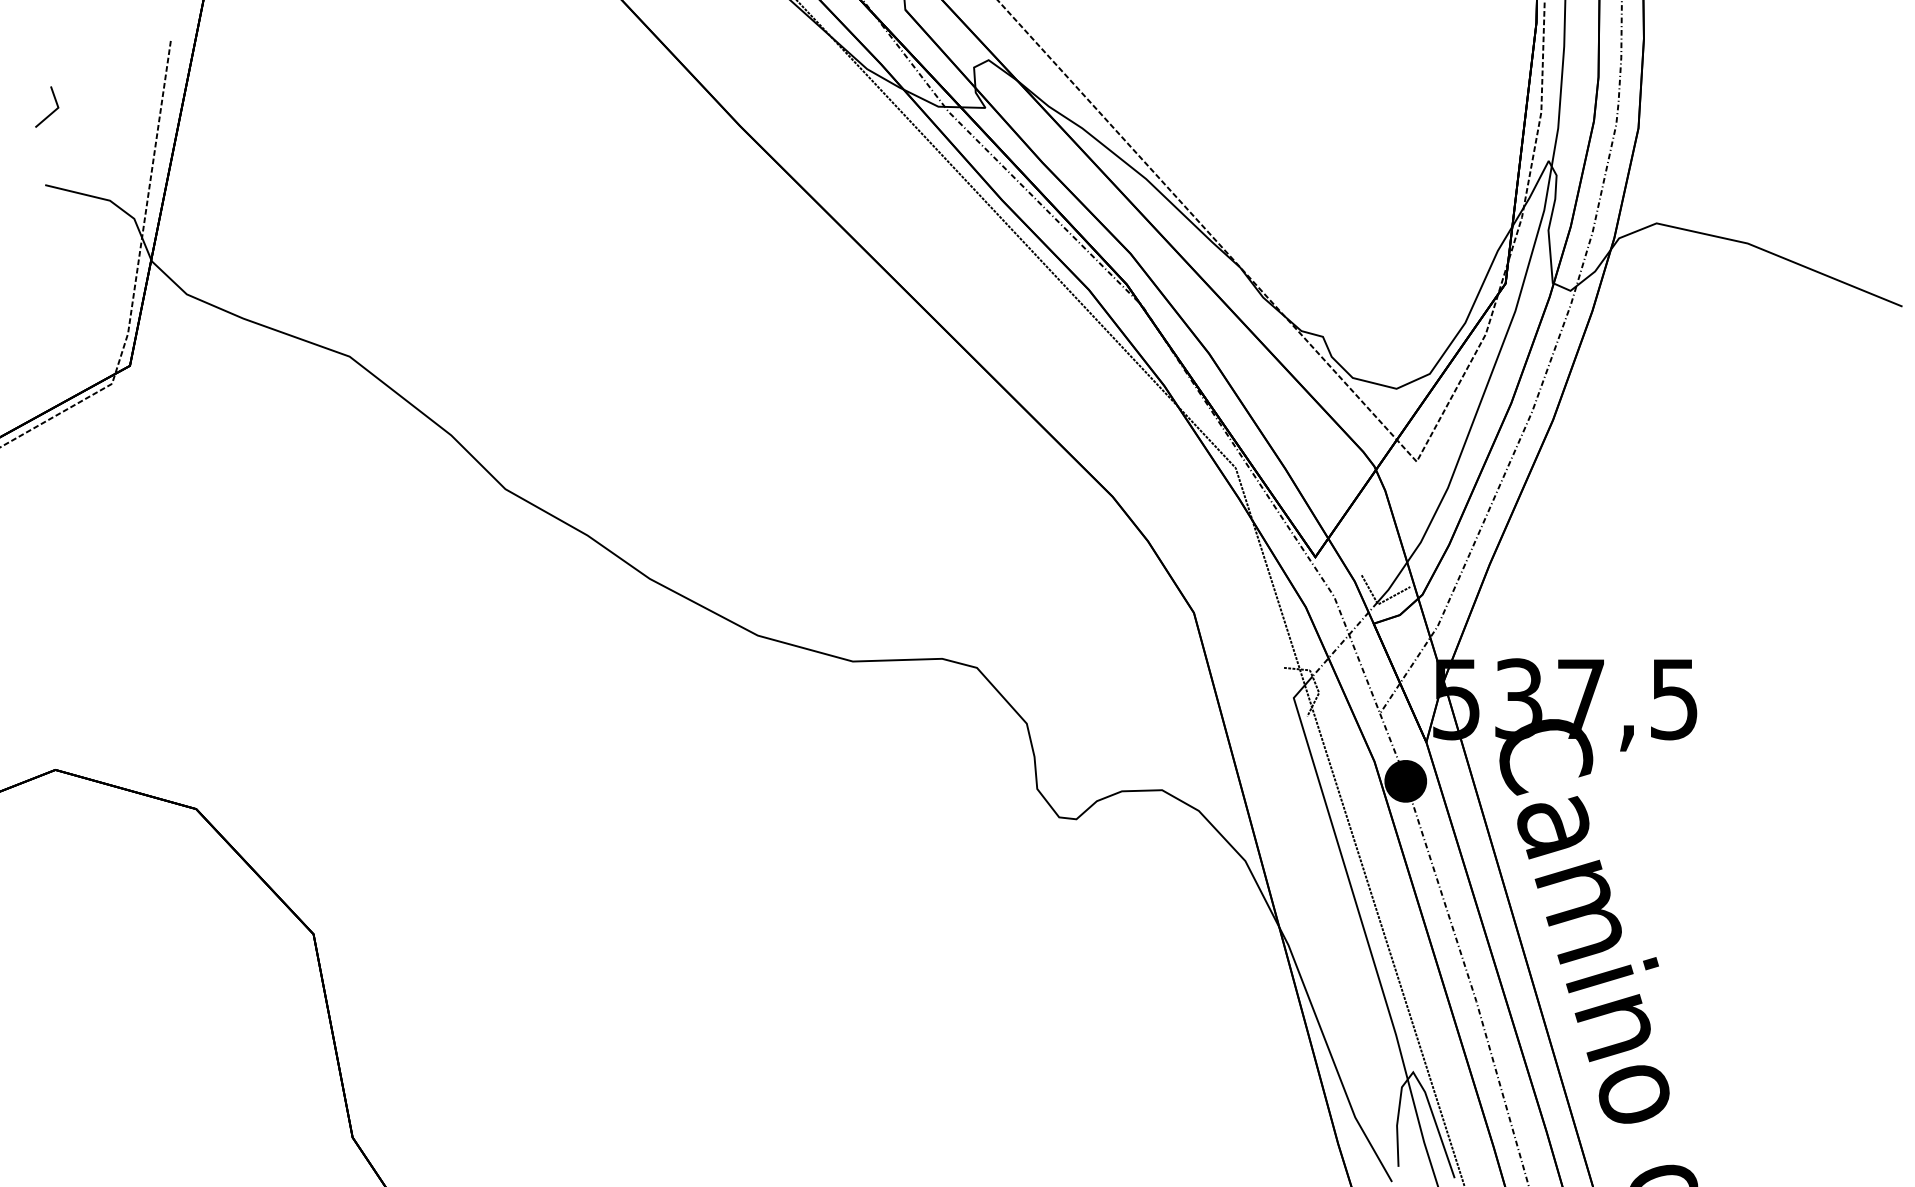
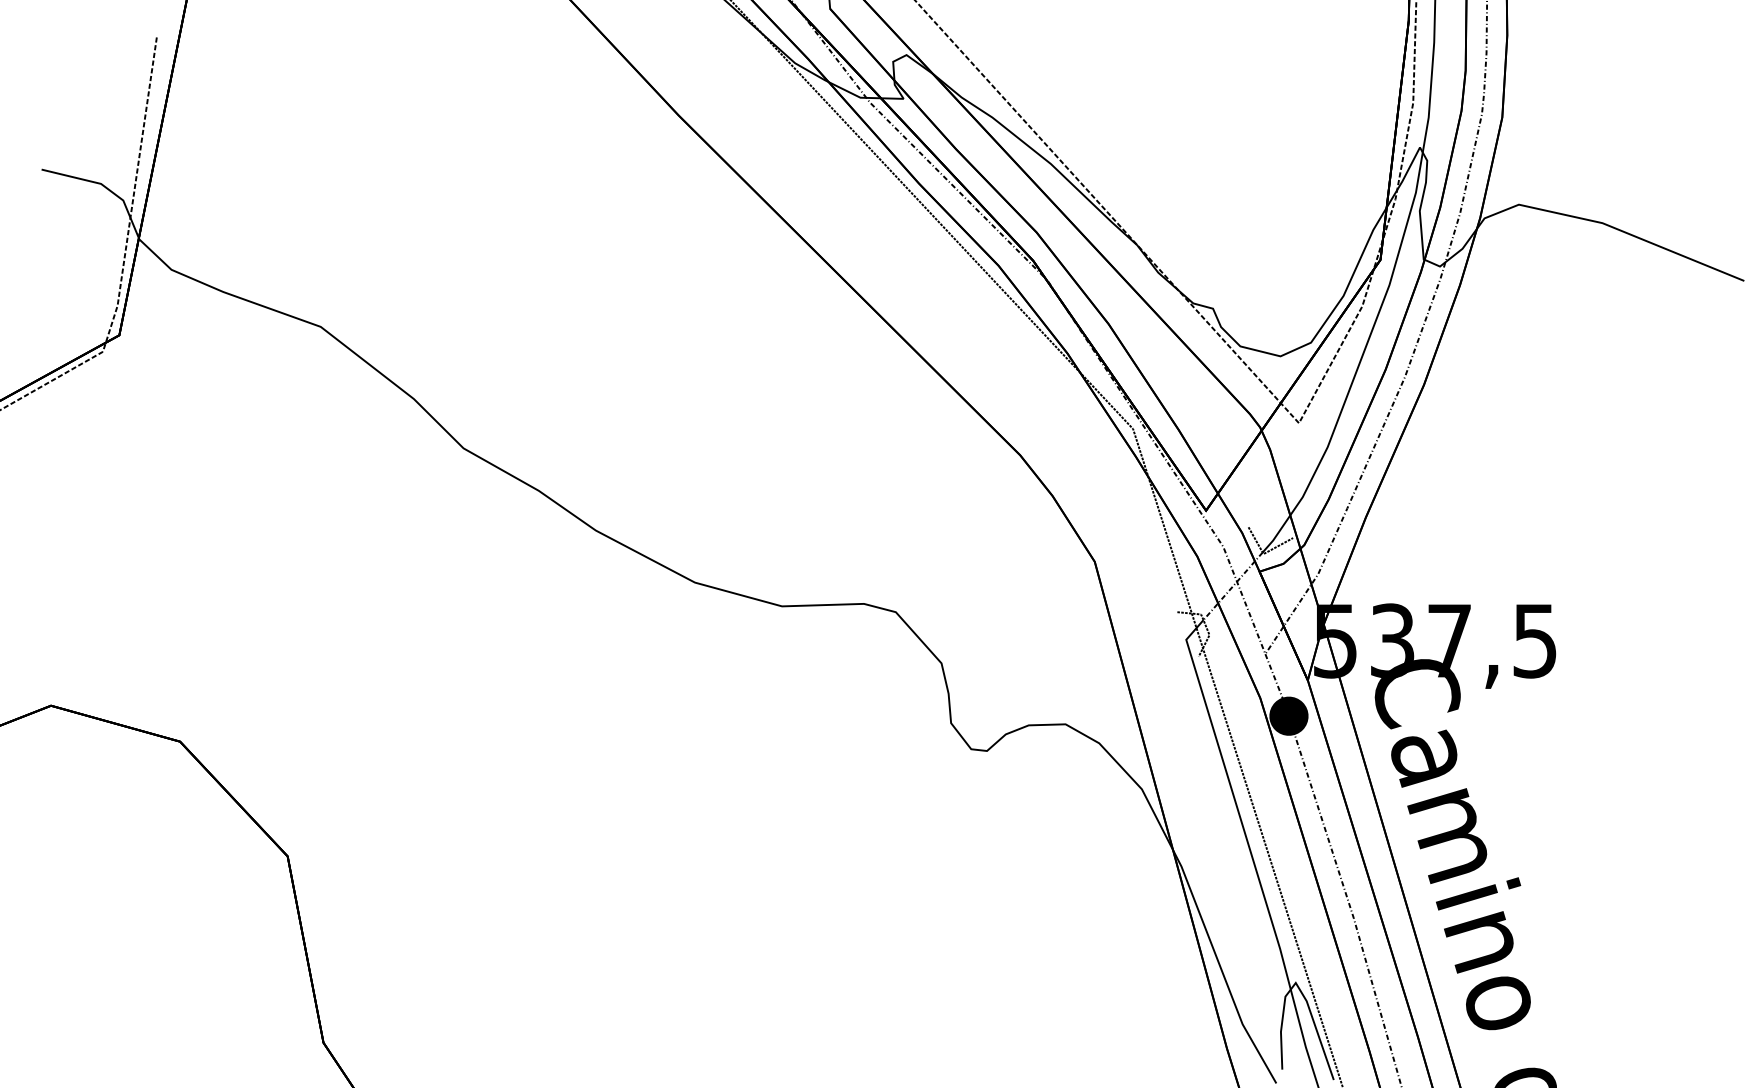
line: (51, 111) -> (47, 102), removed

